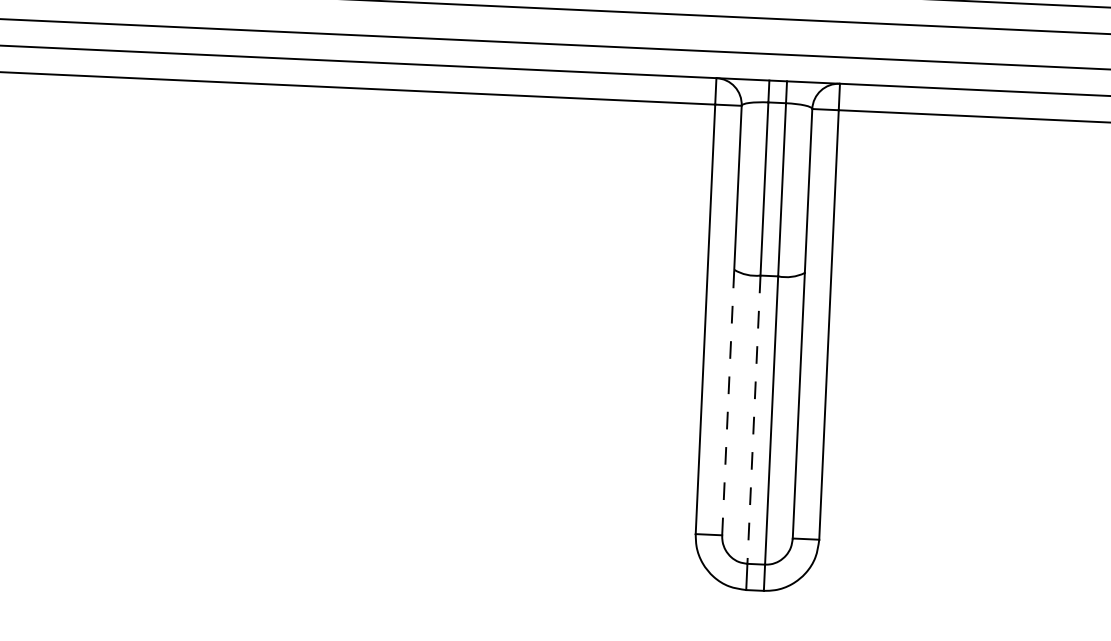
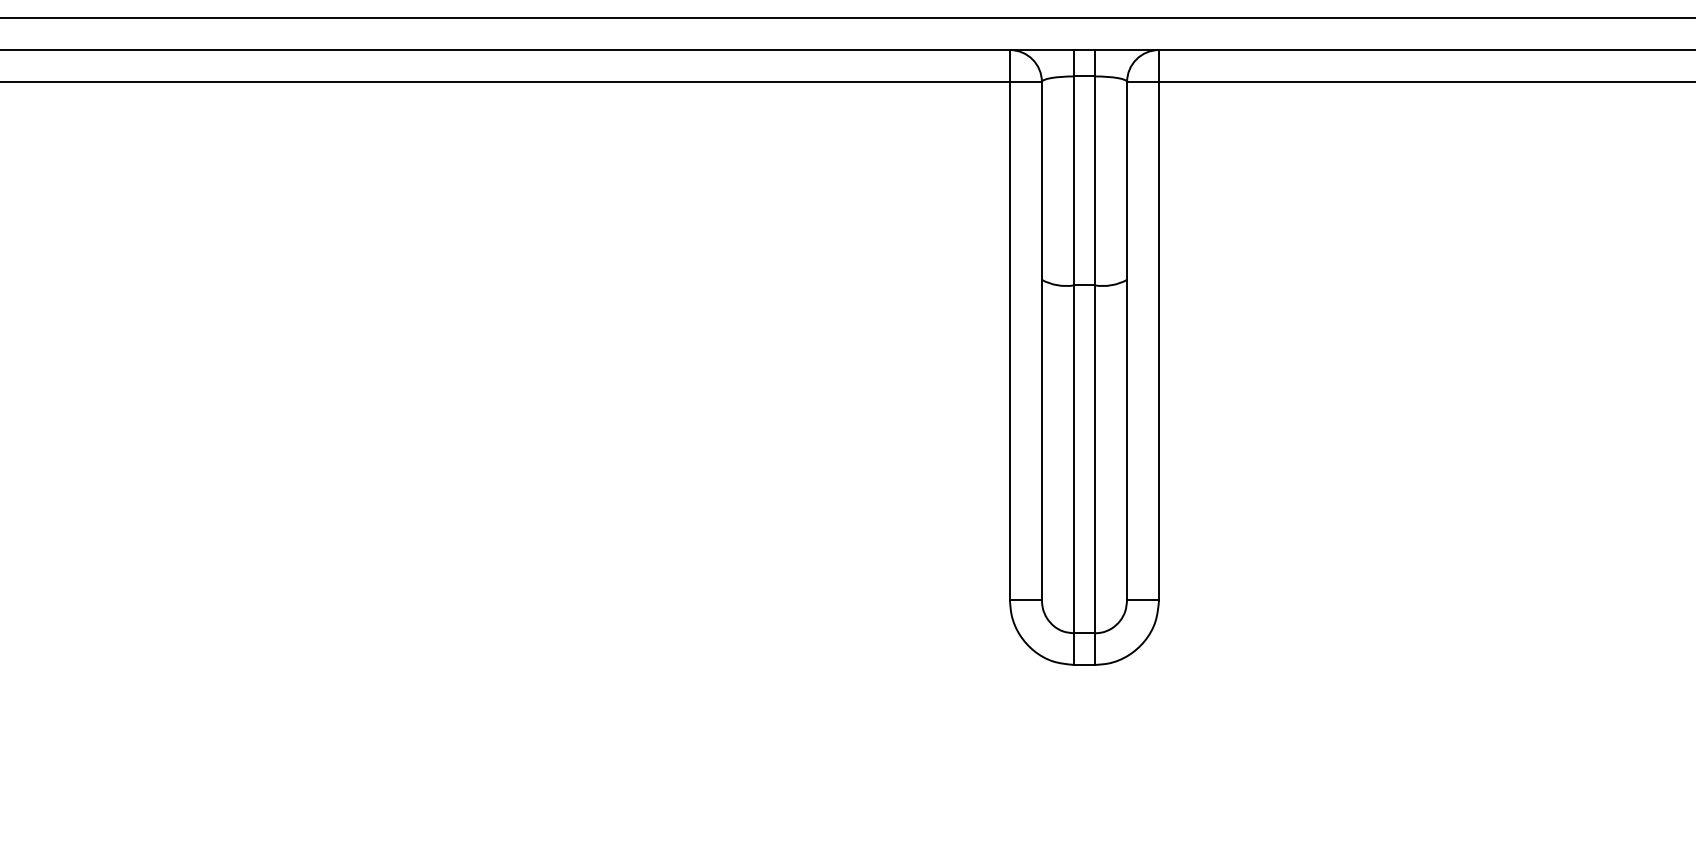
line: (727, 402) -> (1041, 439), dashed -> solid
line: (753, 419) -> (1073, 459), dashed -> solid

